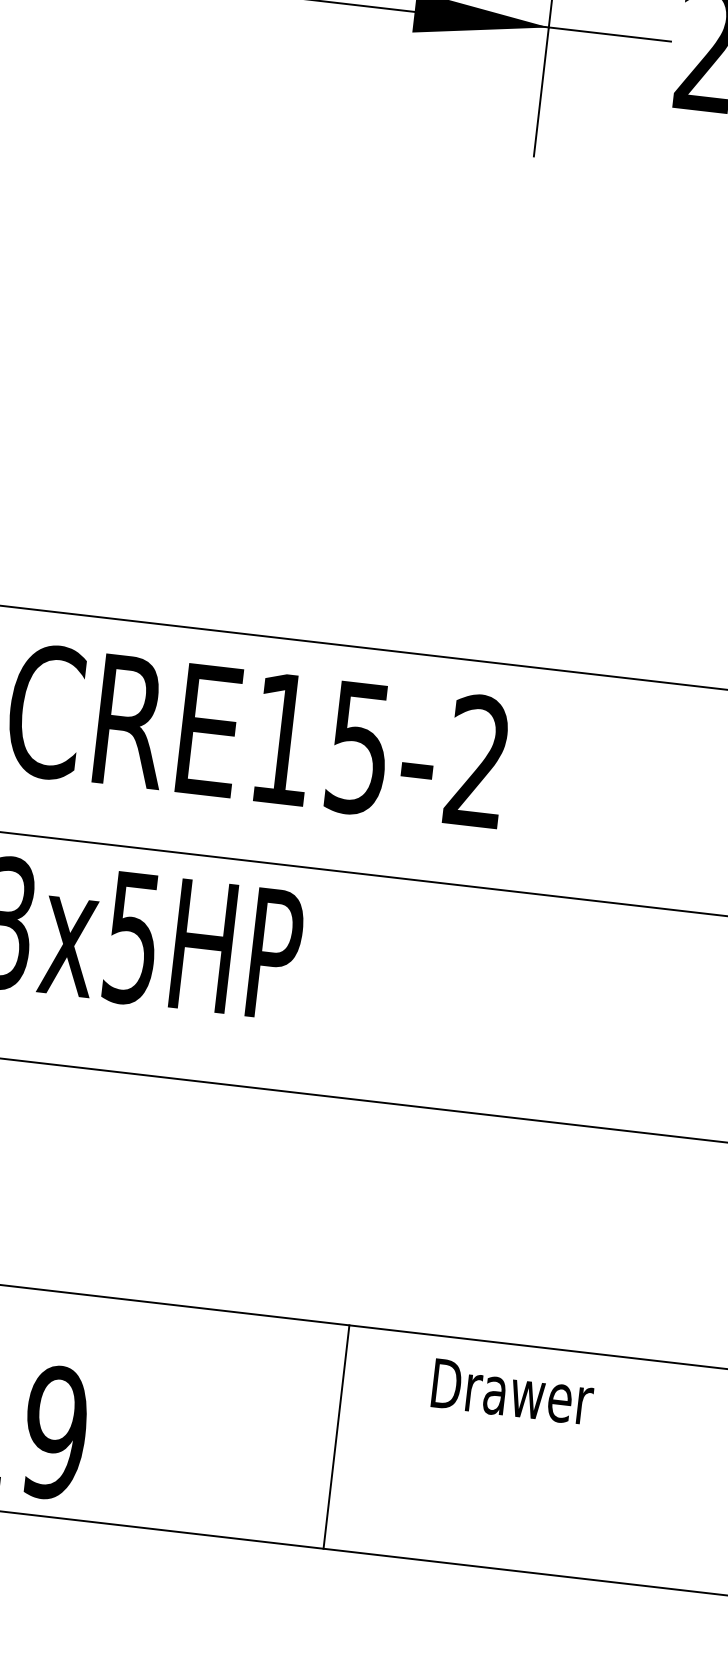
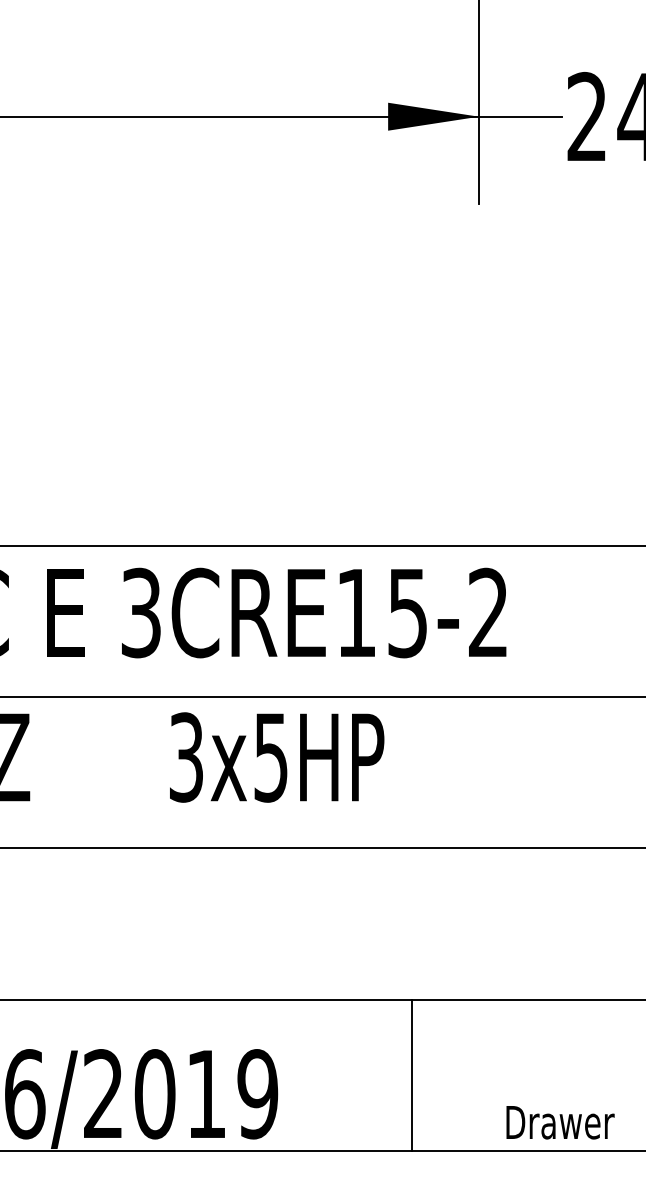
text: (512, 1391) -> (560, 1122), moved
line: (337, 1435) -> (412, 1074), moved

